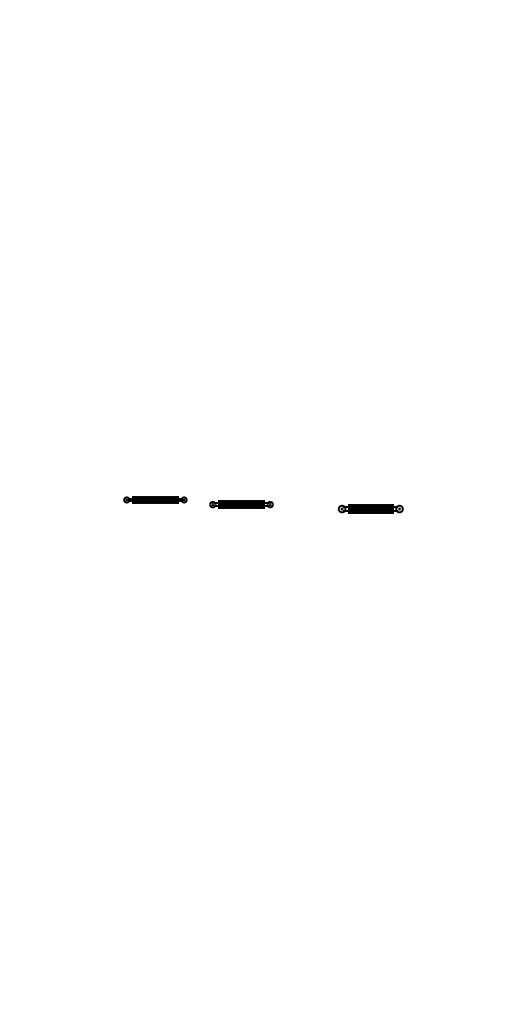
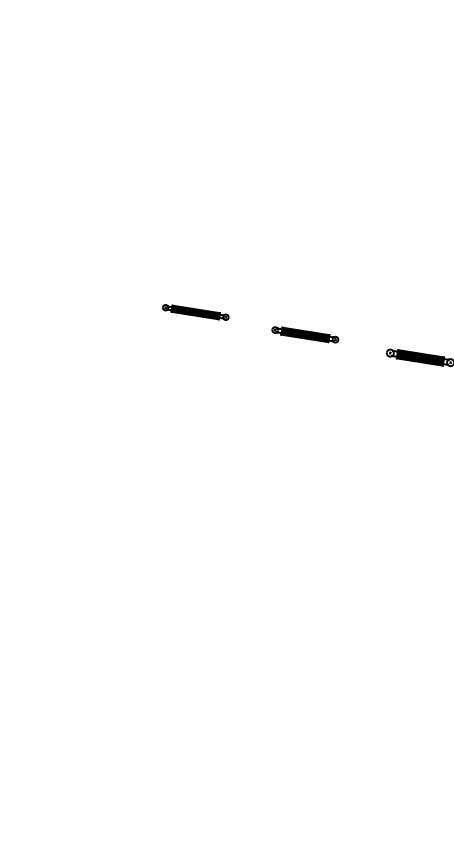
part: (241, 504) -> (305, 334), moved

